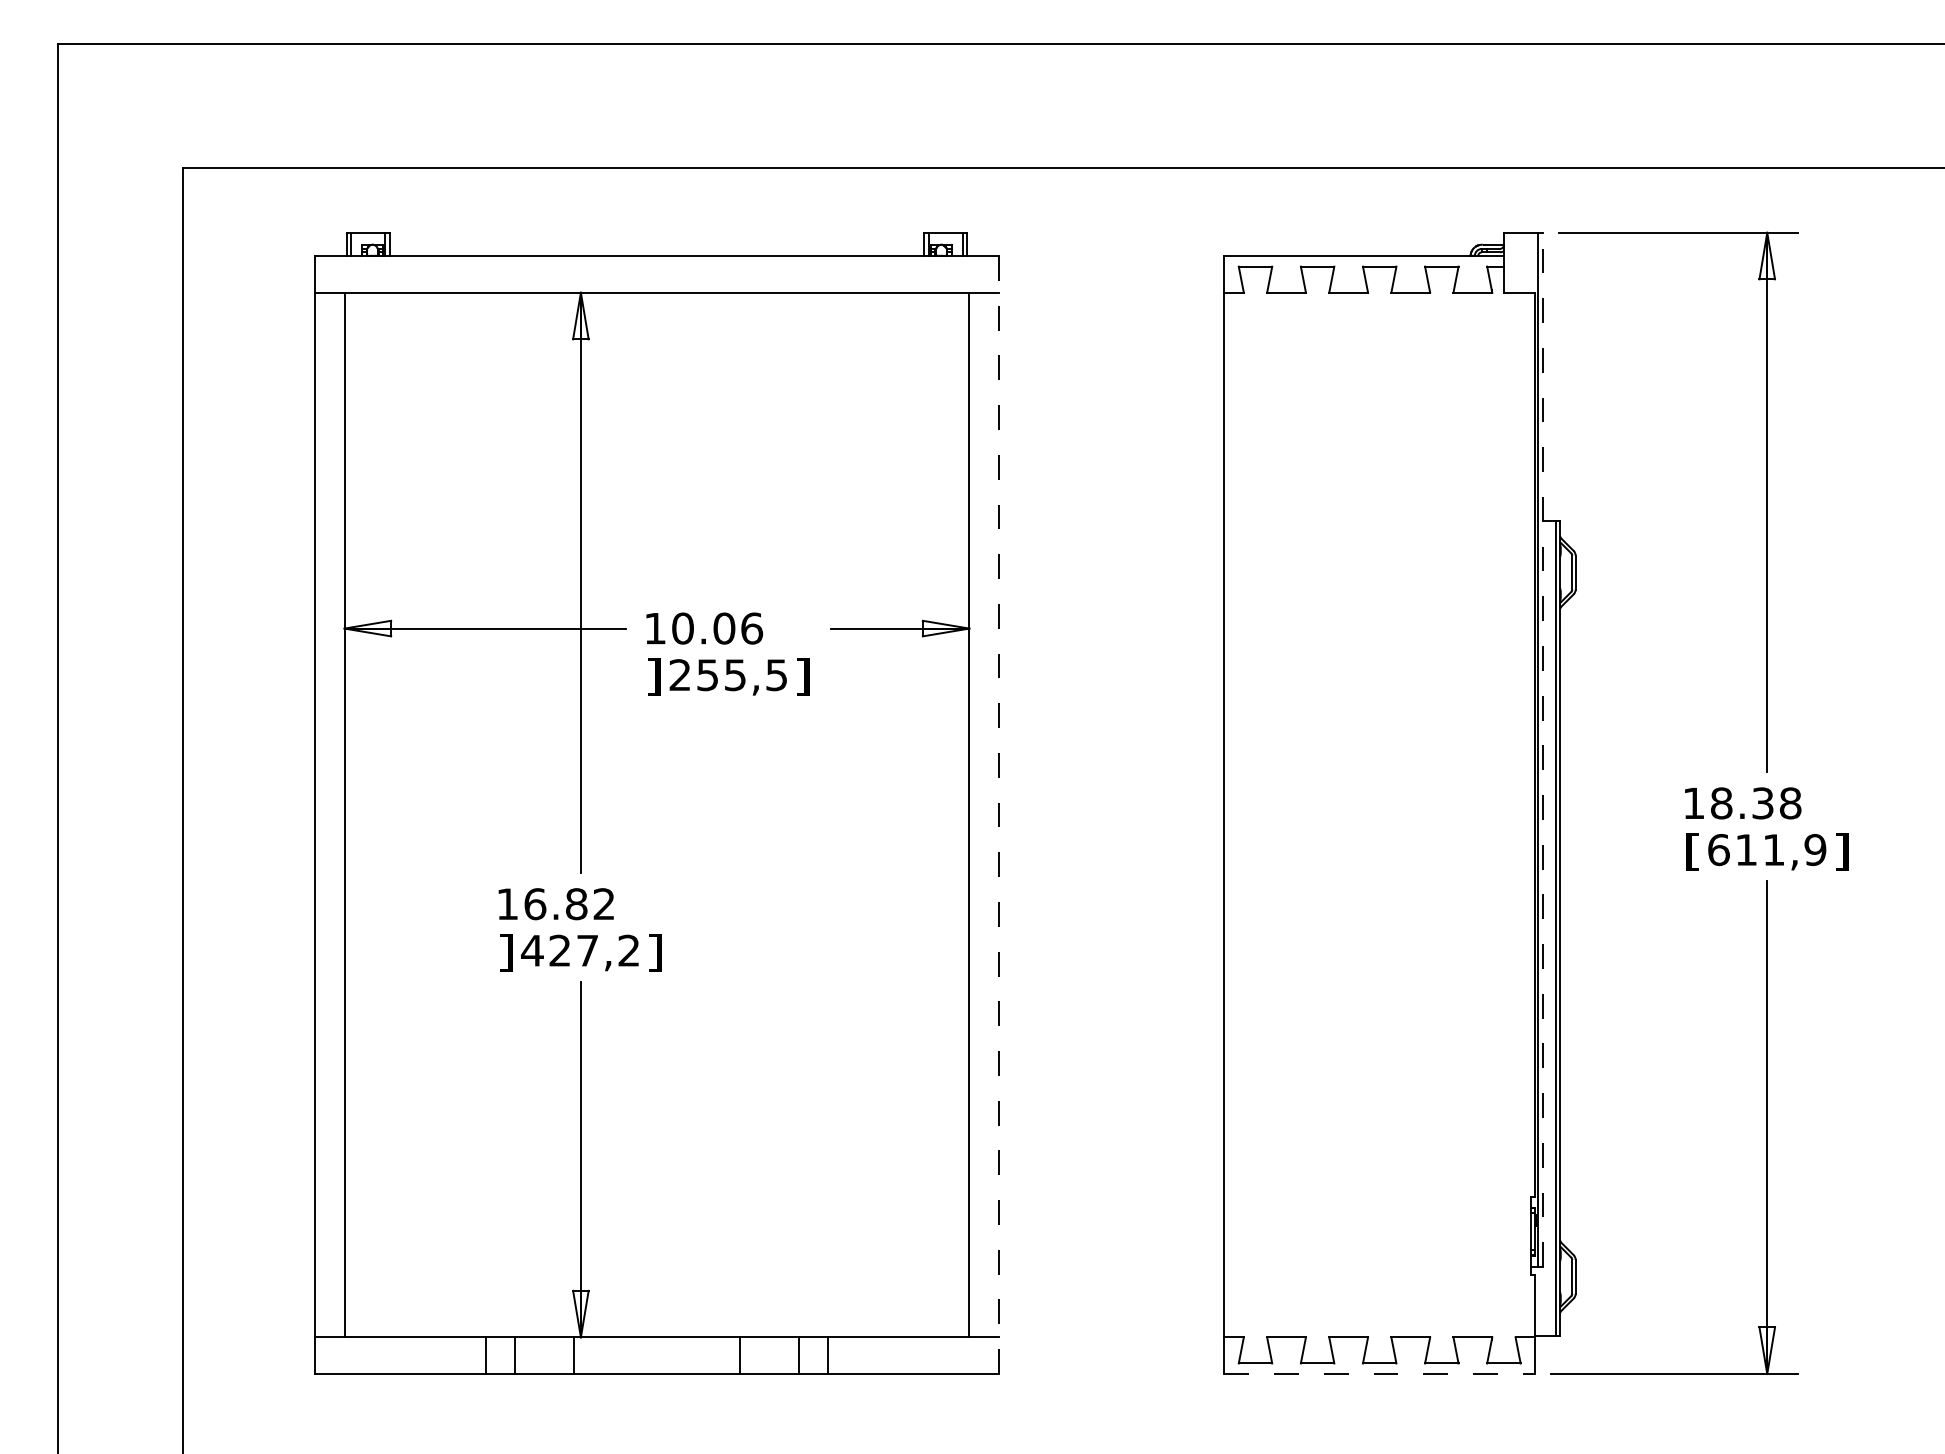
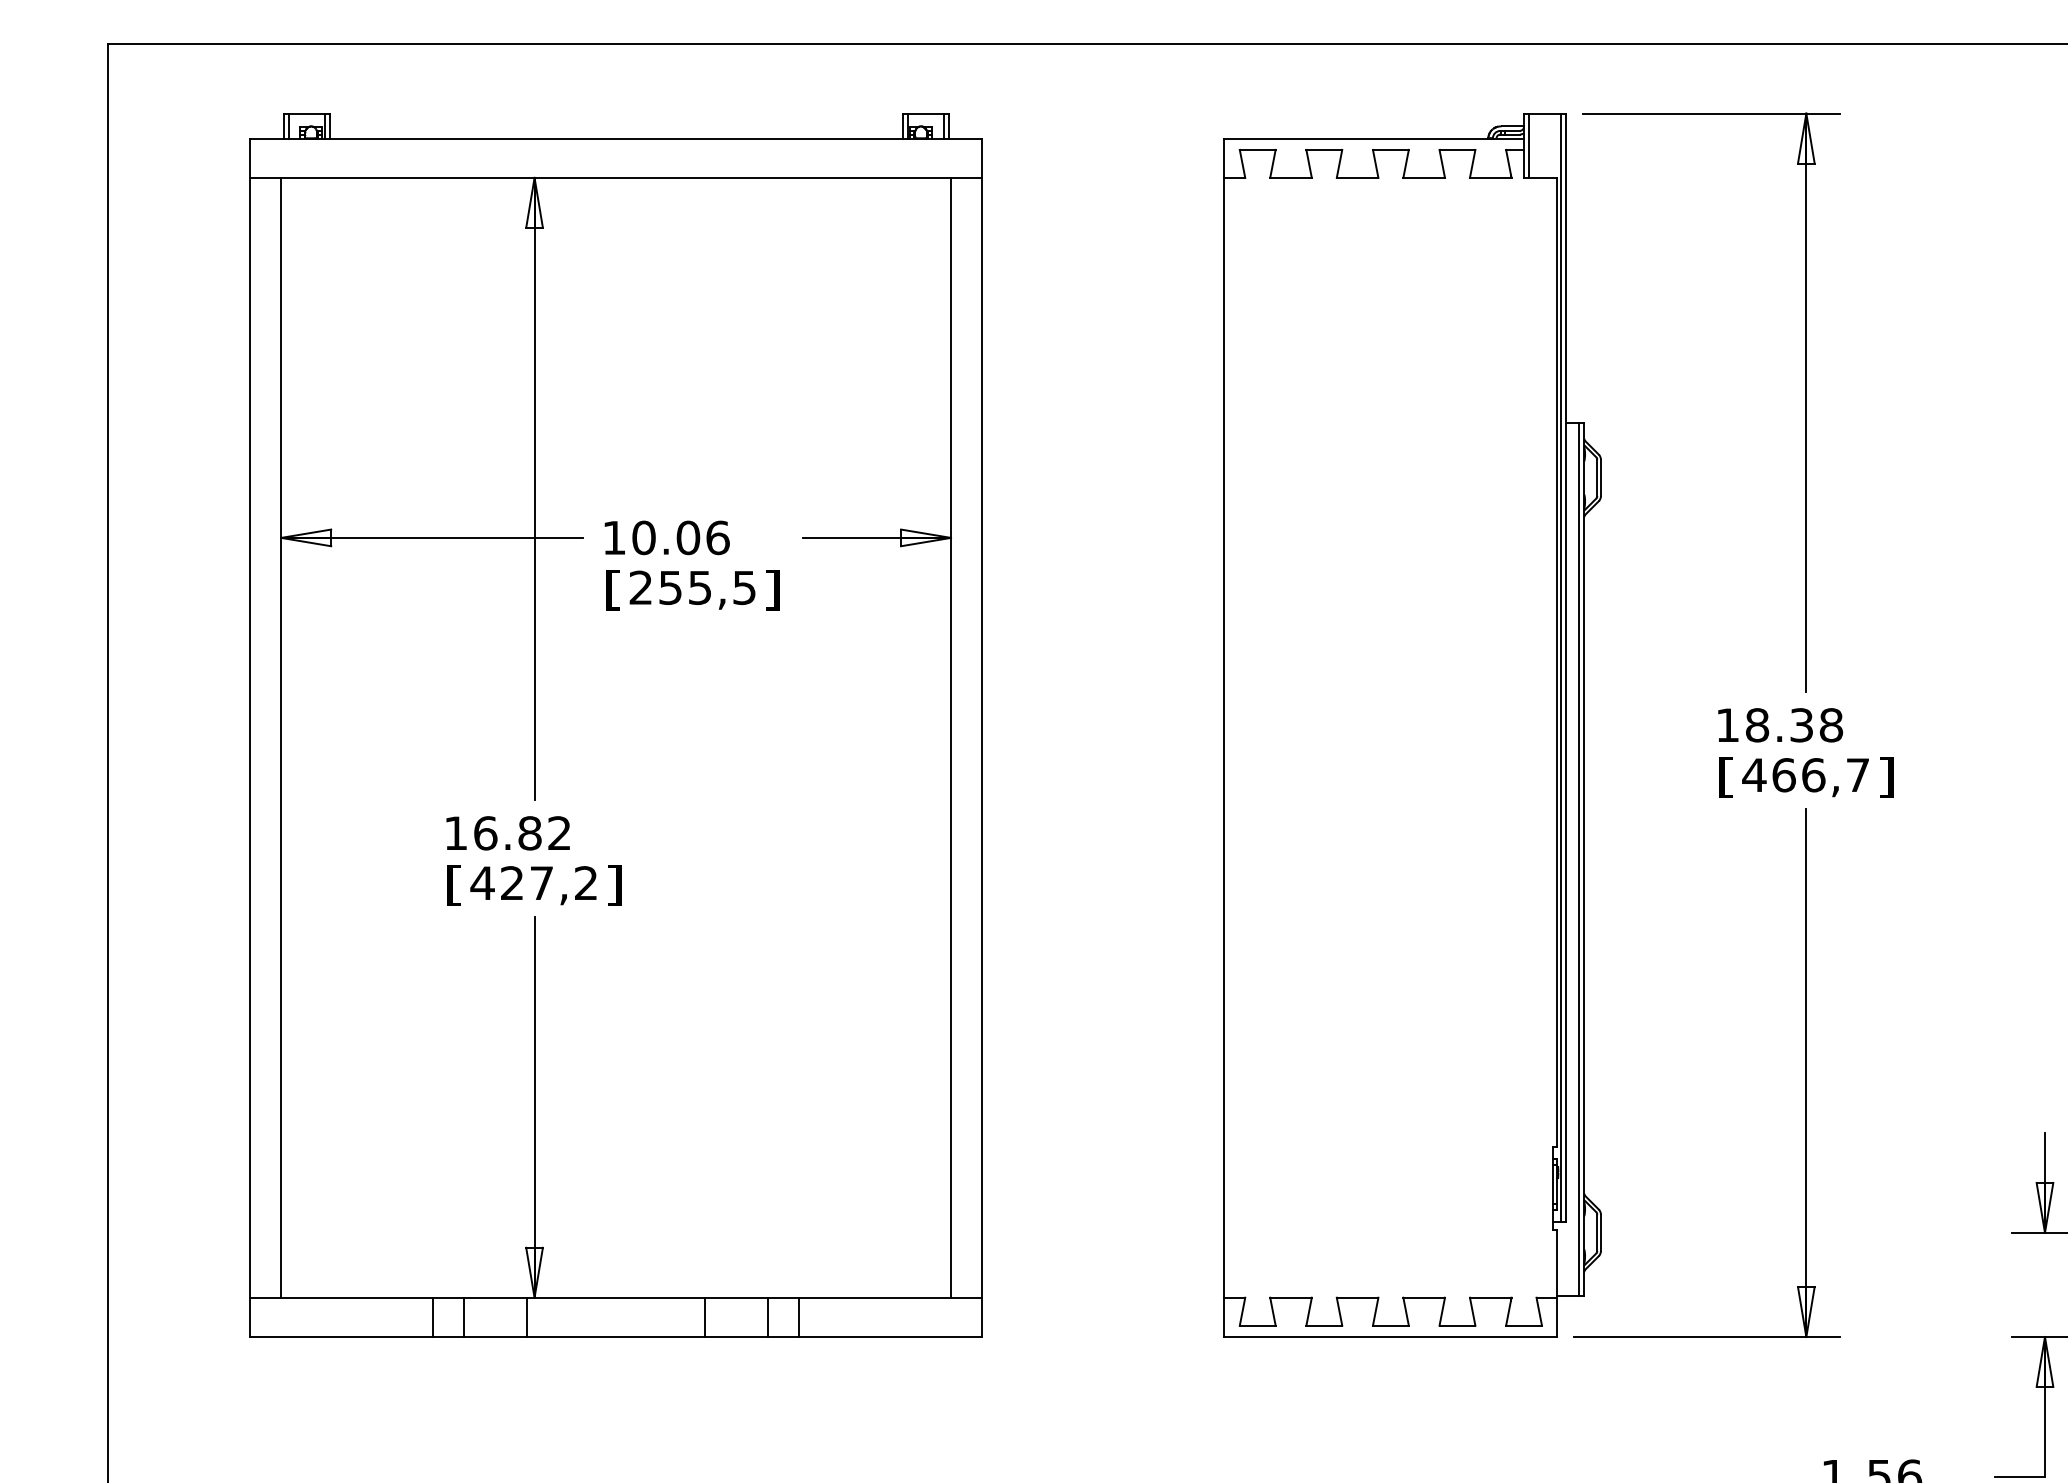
line: (1508, 262) -> (1528, 145), added
text: (653, 676) -> (612, 589), ] -> [
line: (1543, 749) -> (1566, 667), dashed -> solid
line: (998, 815) -> (982, 738), dashed -> solid
text: (1766, 850) -> (1805, 775), 611,9 -> 466,7
text: (505, 952) -> (453, 885), ] -> [
line: (1380, 1374) -> (1391, 1337), dashed -> solid

